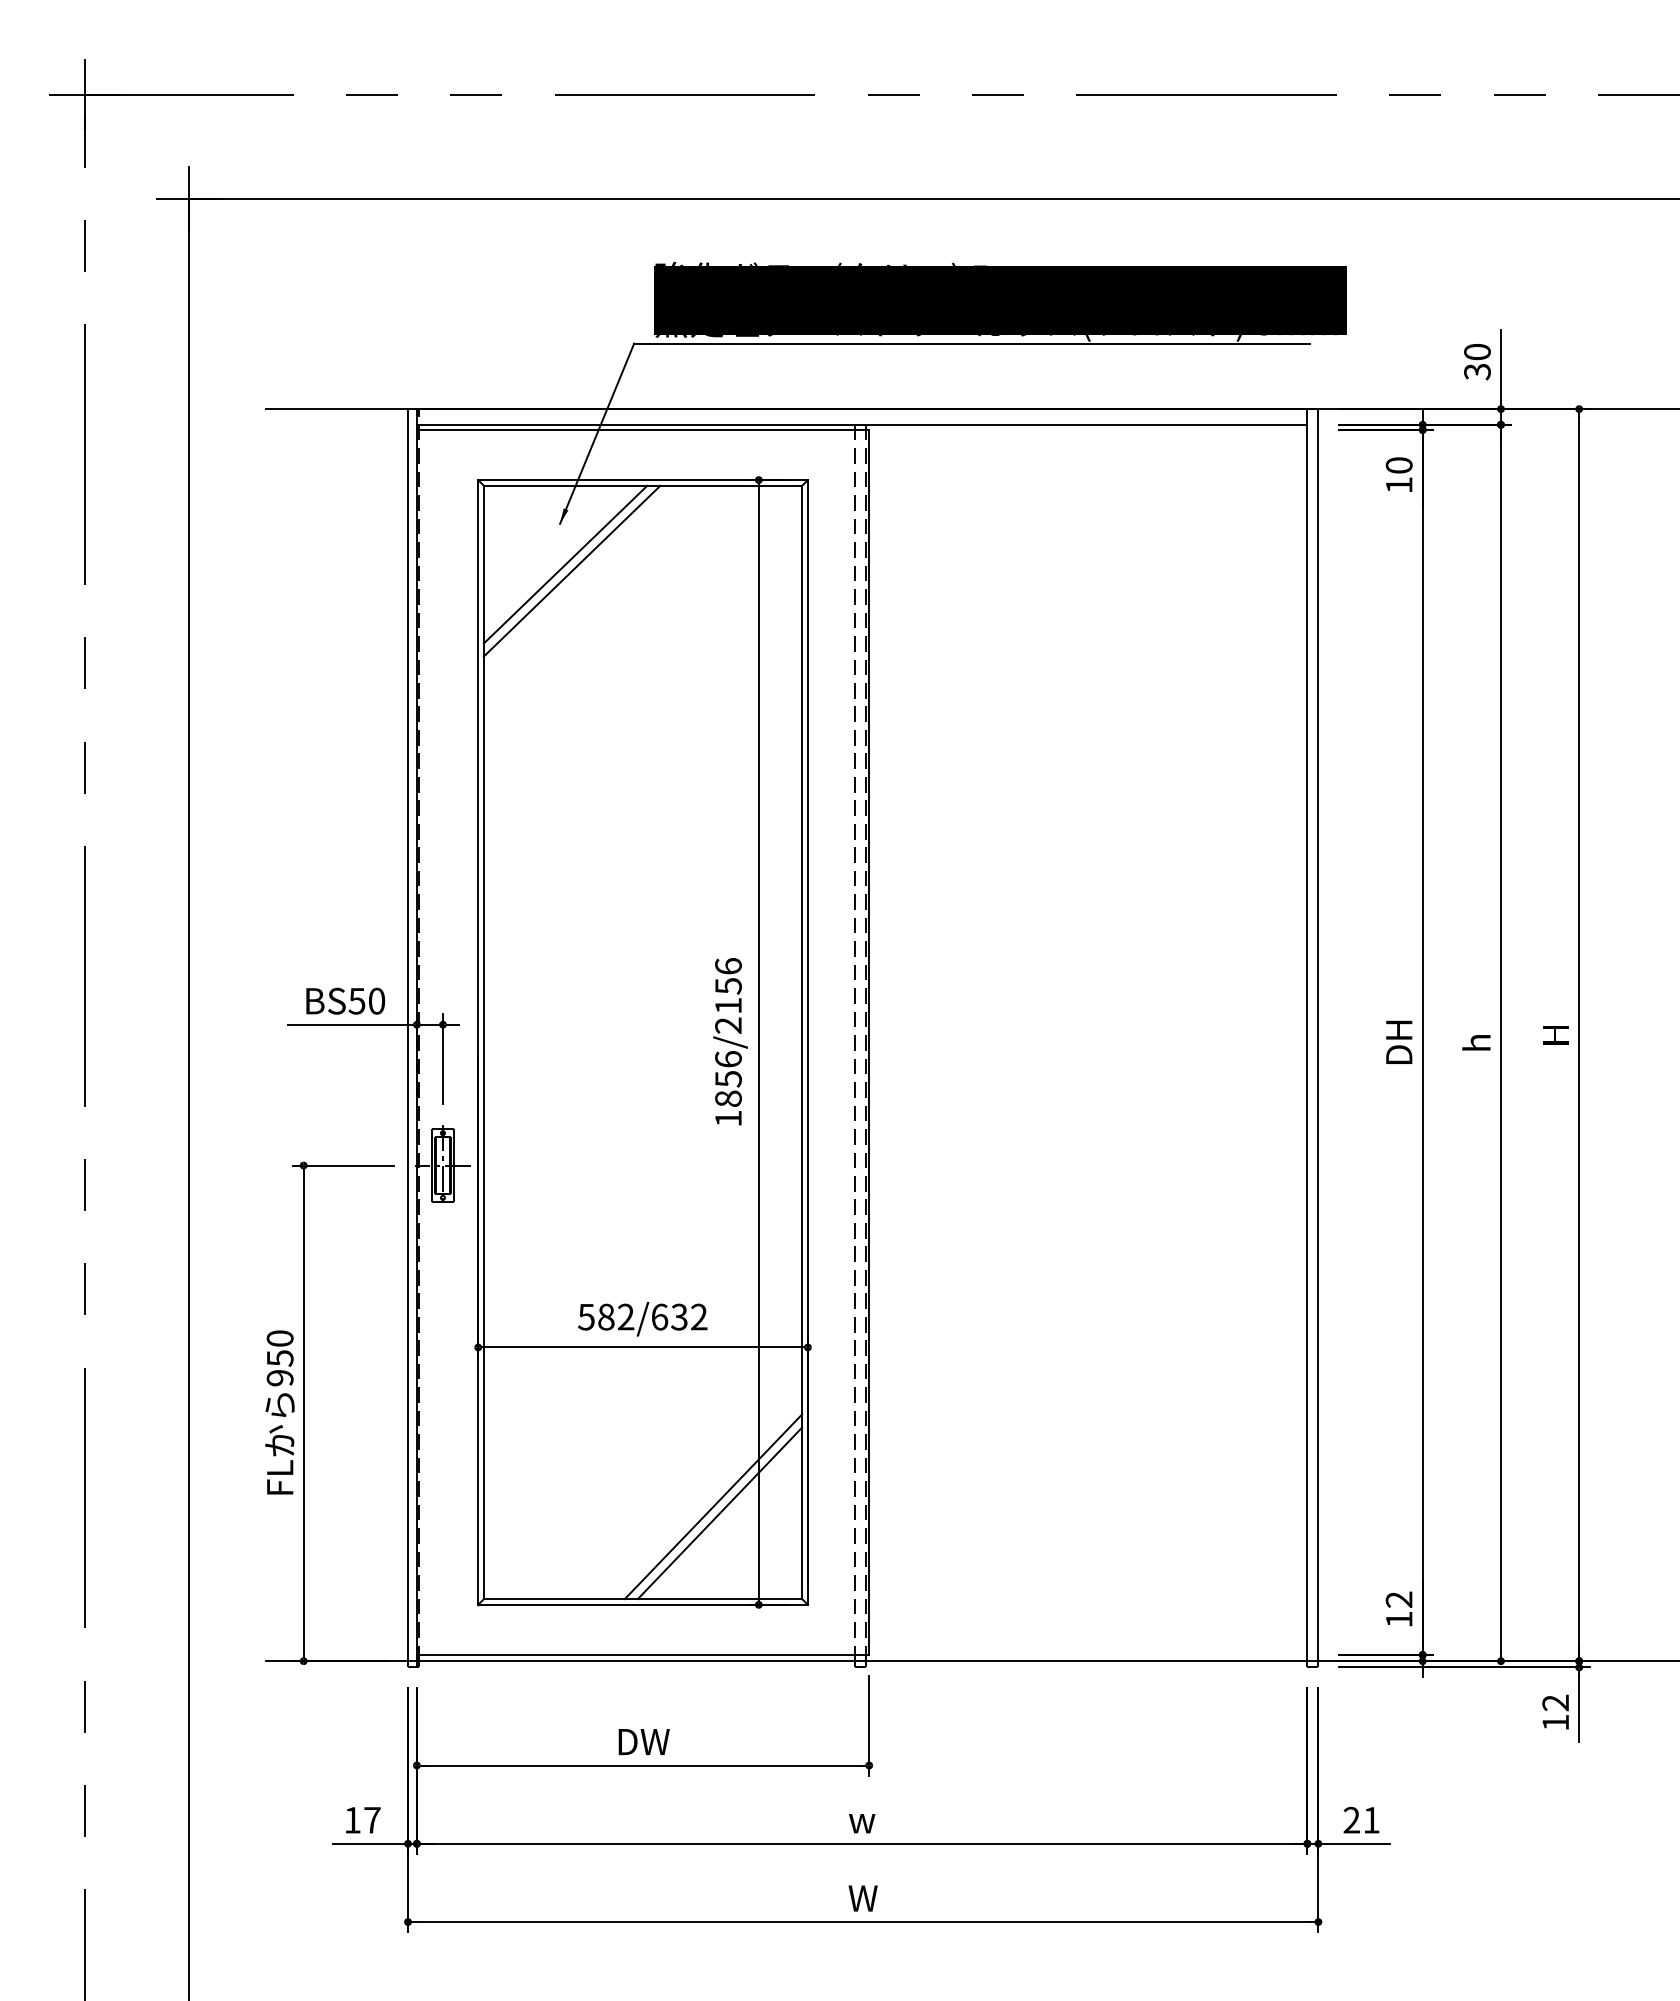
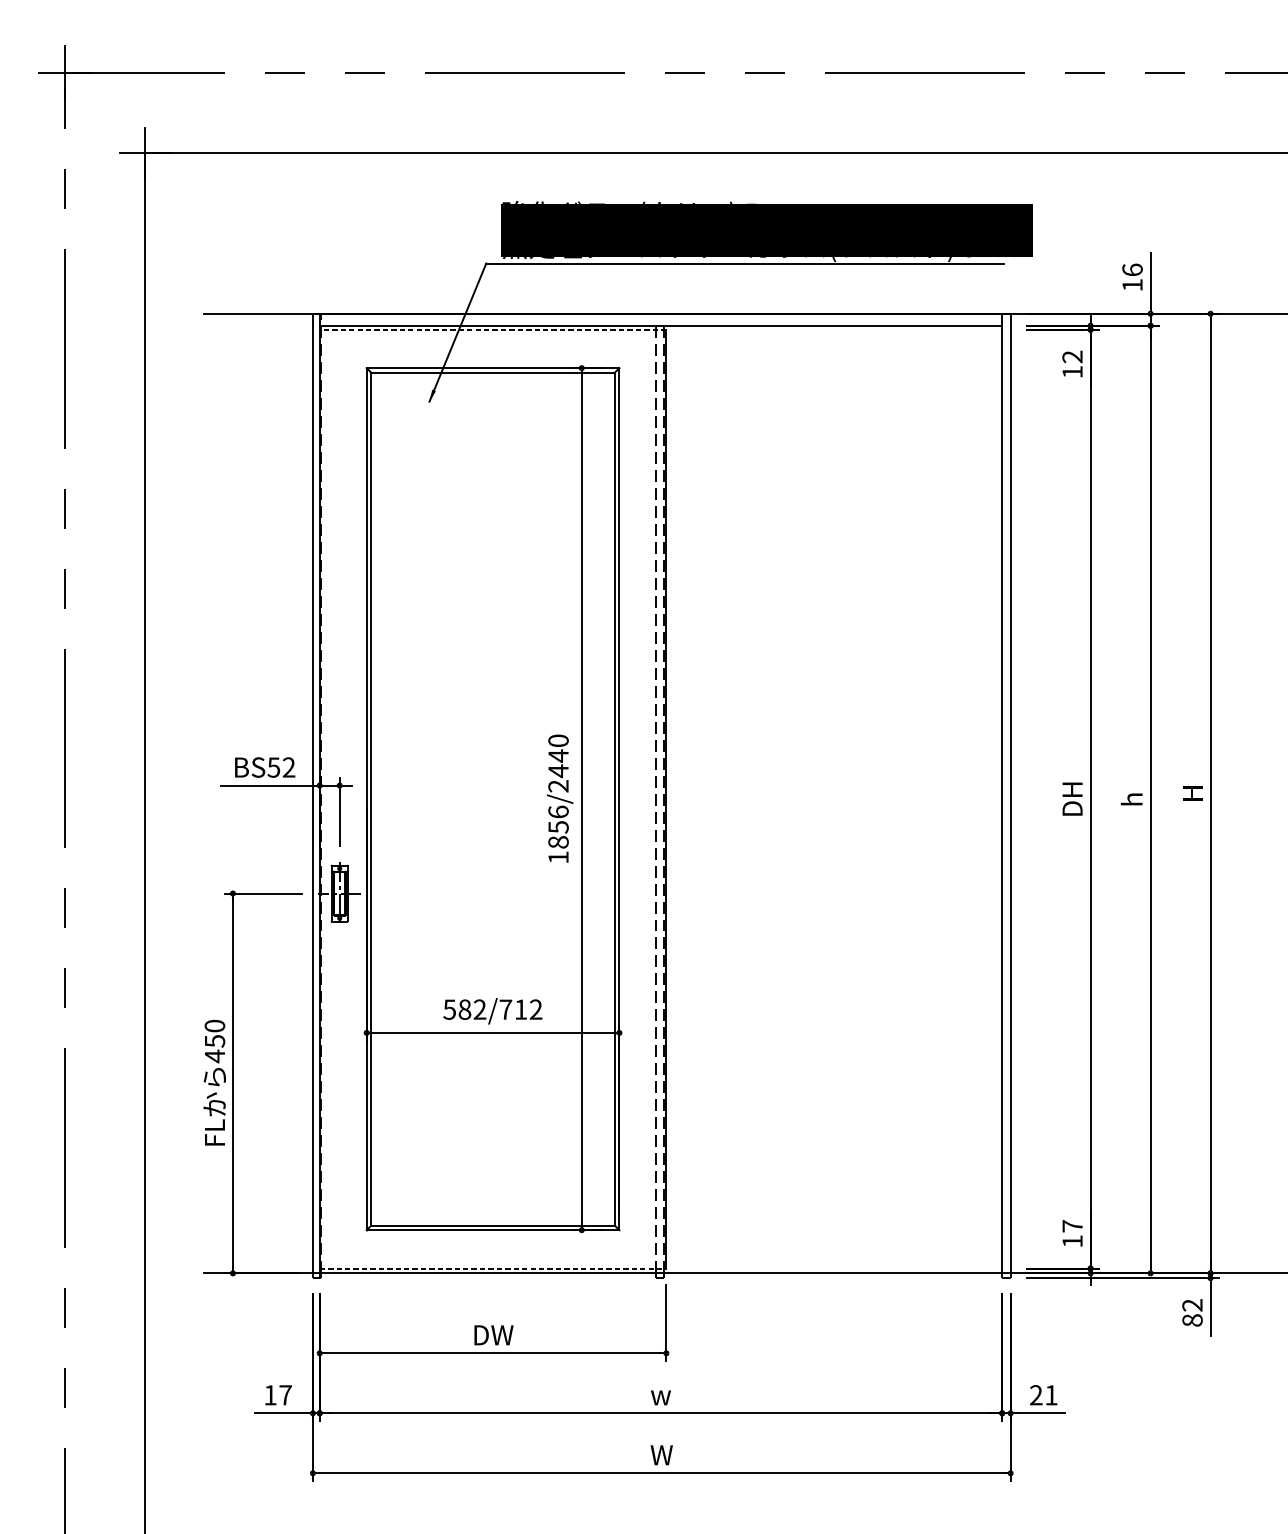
text: (1477, 361) -> (1132, 277), 30 -> 16
line: (642, 429) -> (492, 329), solid -> dashed
text: (1398, 465) -> (1072, 356), 10 -> 12
line: (565, 564) -> (433, 432), removed
line: (571, 570) -> (438, 437), removed
text: (728, 986) -> (558, 756), 1856/2156 -> 1856/2440
text: (376, 1000) -> (288, 767), BS50 -> BS52
text: (669, 1316) -> (513, 1009), 582/632 -> 582/712
text: (279, 1378) -> (214, 1056), 950 -> 450
line: (713, 1506) -> (547, 1154), removed
line: (719, 1513) -> (551, 1160), removed
text: (1398, 1599) -> (1072, 1226), 12 -> 17
line: (643, 1654) -> (493, 1268), solid -> dashed
text: (1555, 1722) -> (1192, 1320), 12 -> 82

